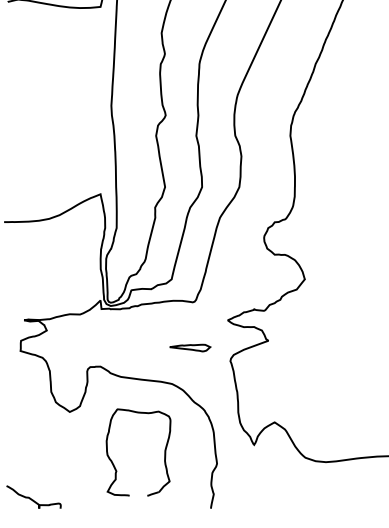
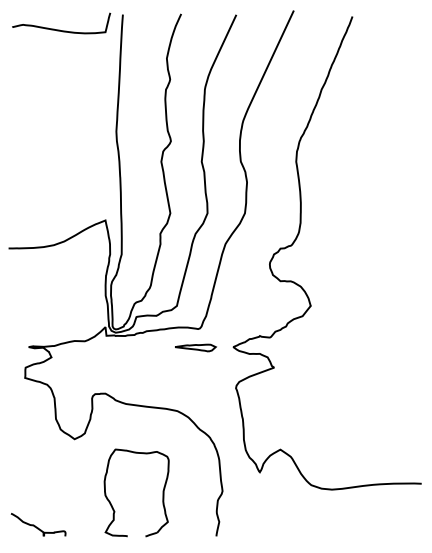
part: (190, 347) -> (195, 347), moved
part: (164, 452) -> (162, 492), moved

